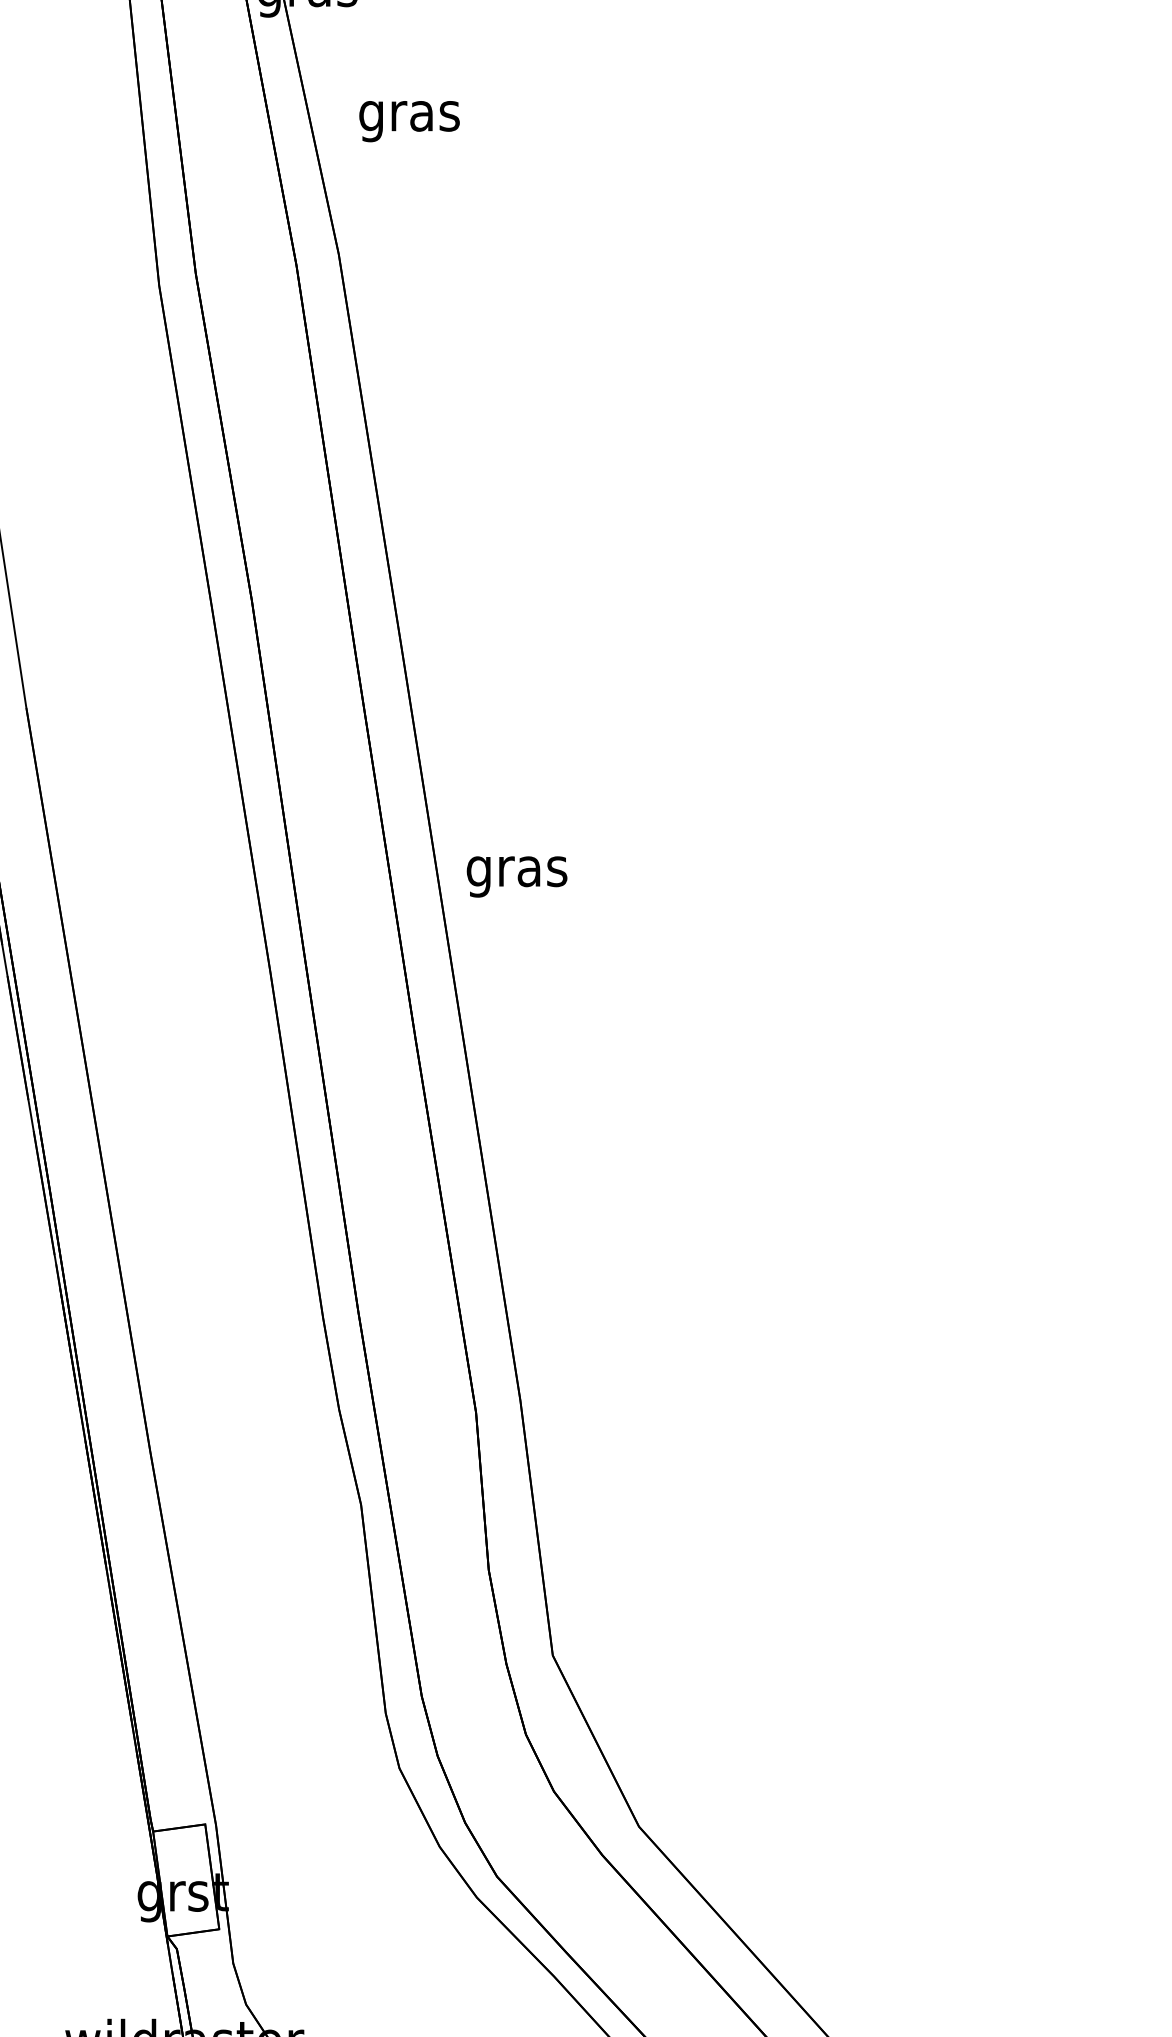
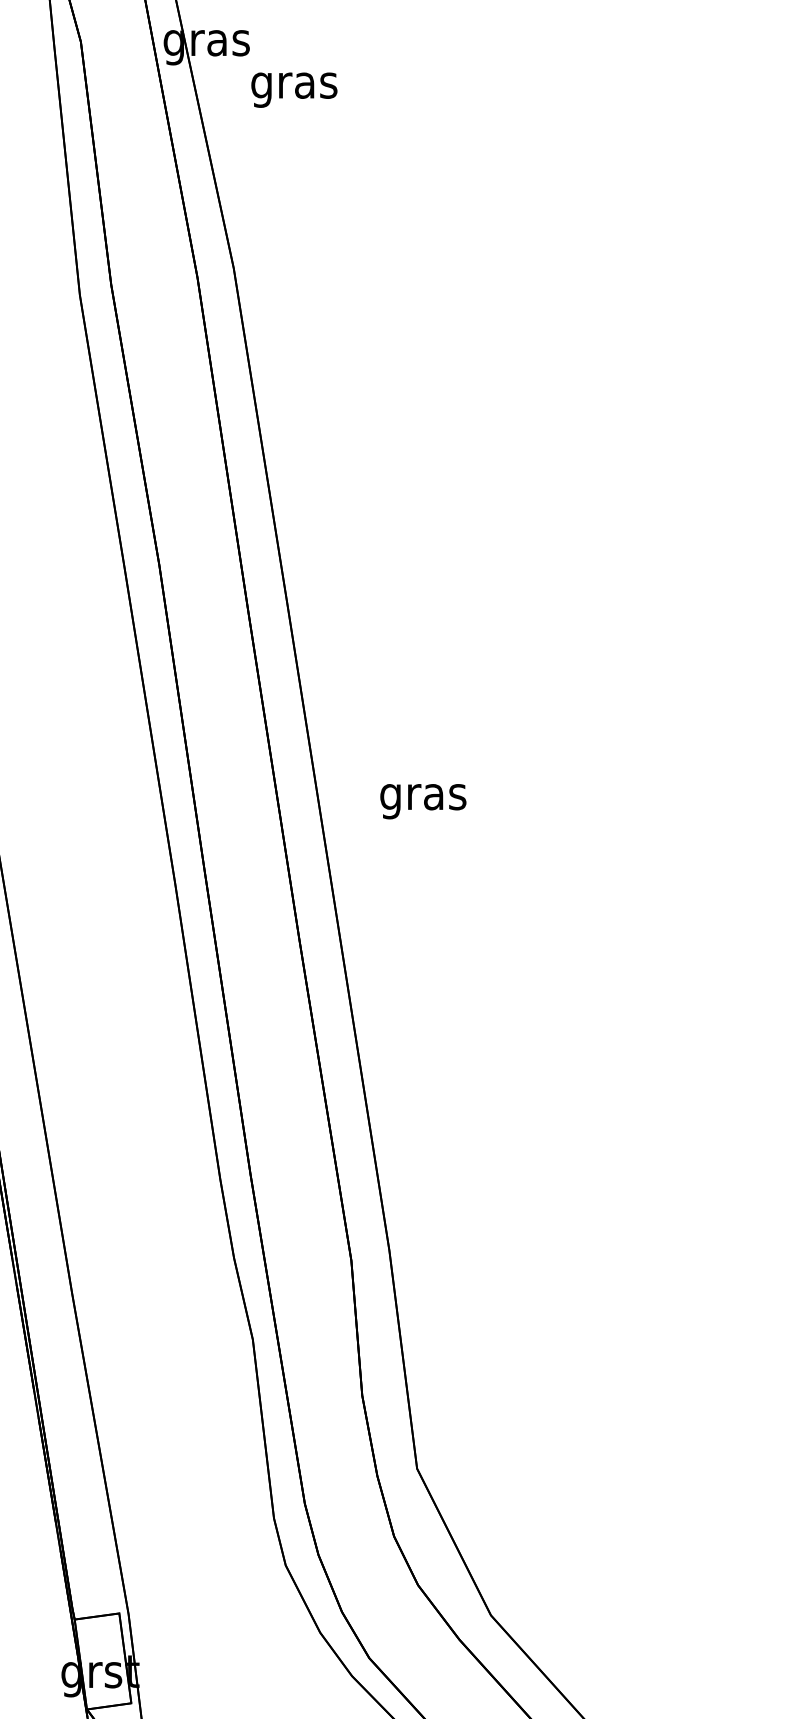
text: (409, 121) -> (294, 90), moved
text: (516, 876) -> (422, 801), moved

